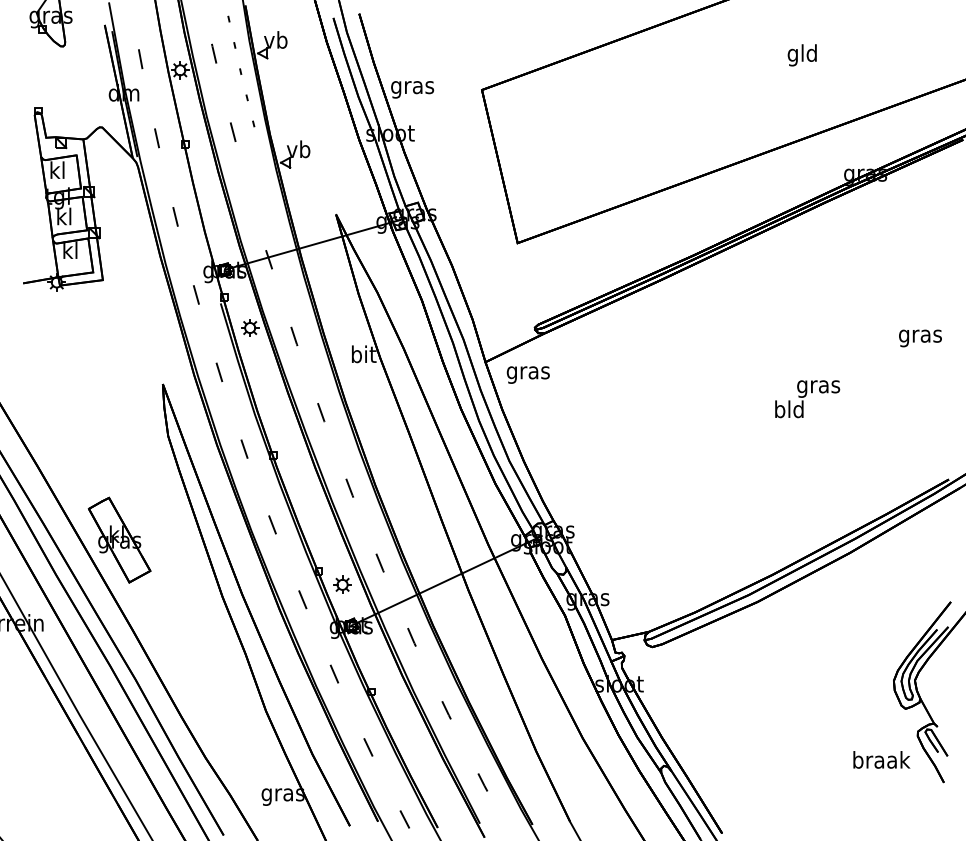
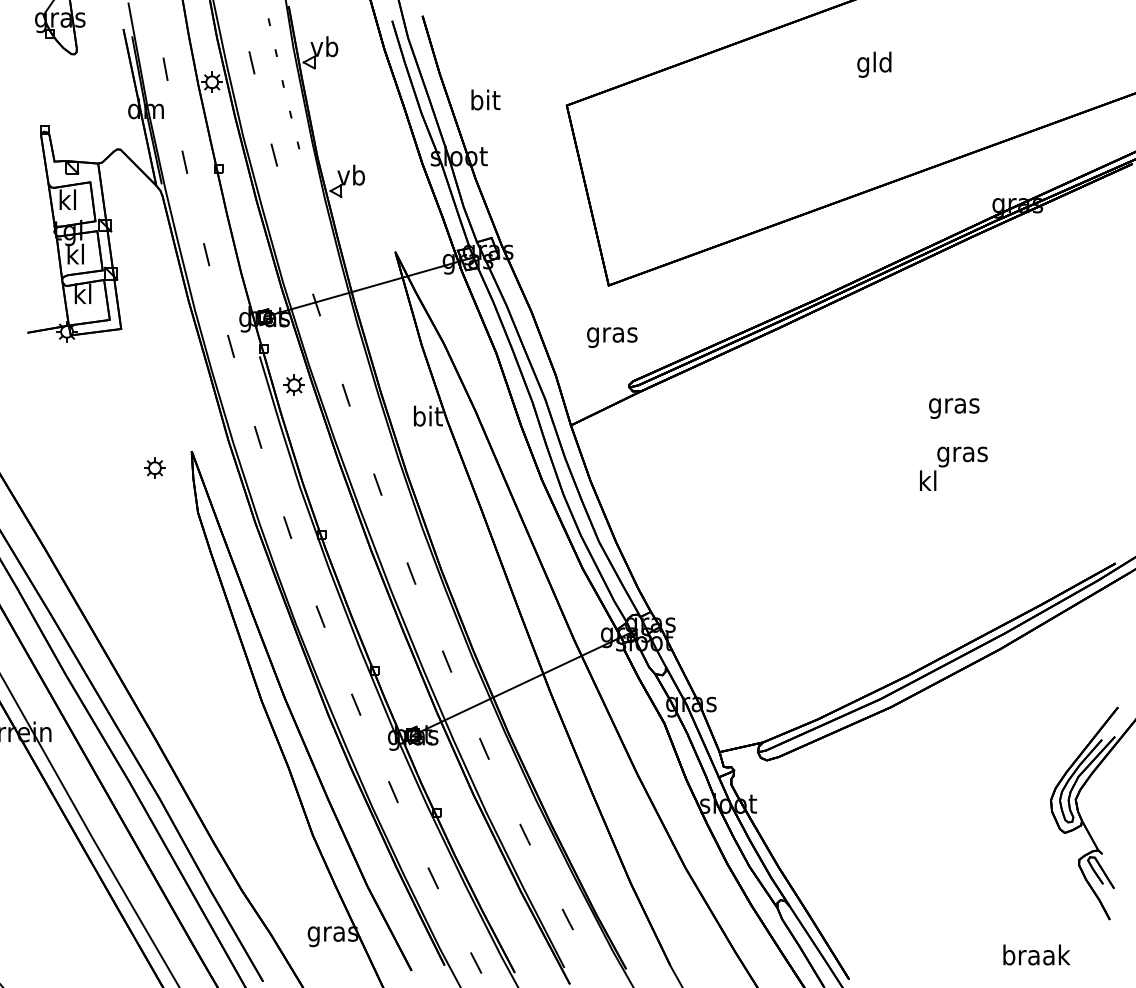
text: (802, 55) -> (874, 64), moved
text: (412, 87) -> (485, 102), gras -> bit
text: (920, 338) -> (954, 408), moved
text: (528, 374) -> (612, 337), moved
text: (788, 409) -> (927, 480), bld -> kl
part: (119, 540) -> (140, 634), removed
part: (342, 584) -> (154, 467), moved
text: (881, 759) -> (1036, 954), moved

